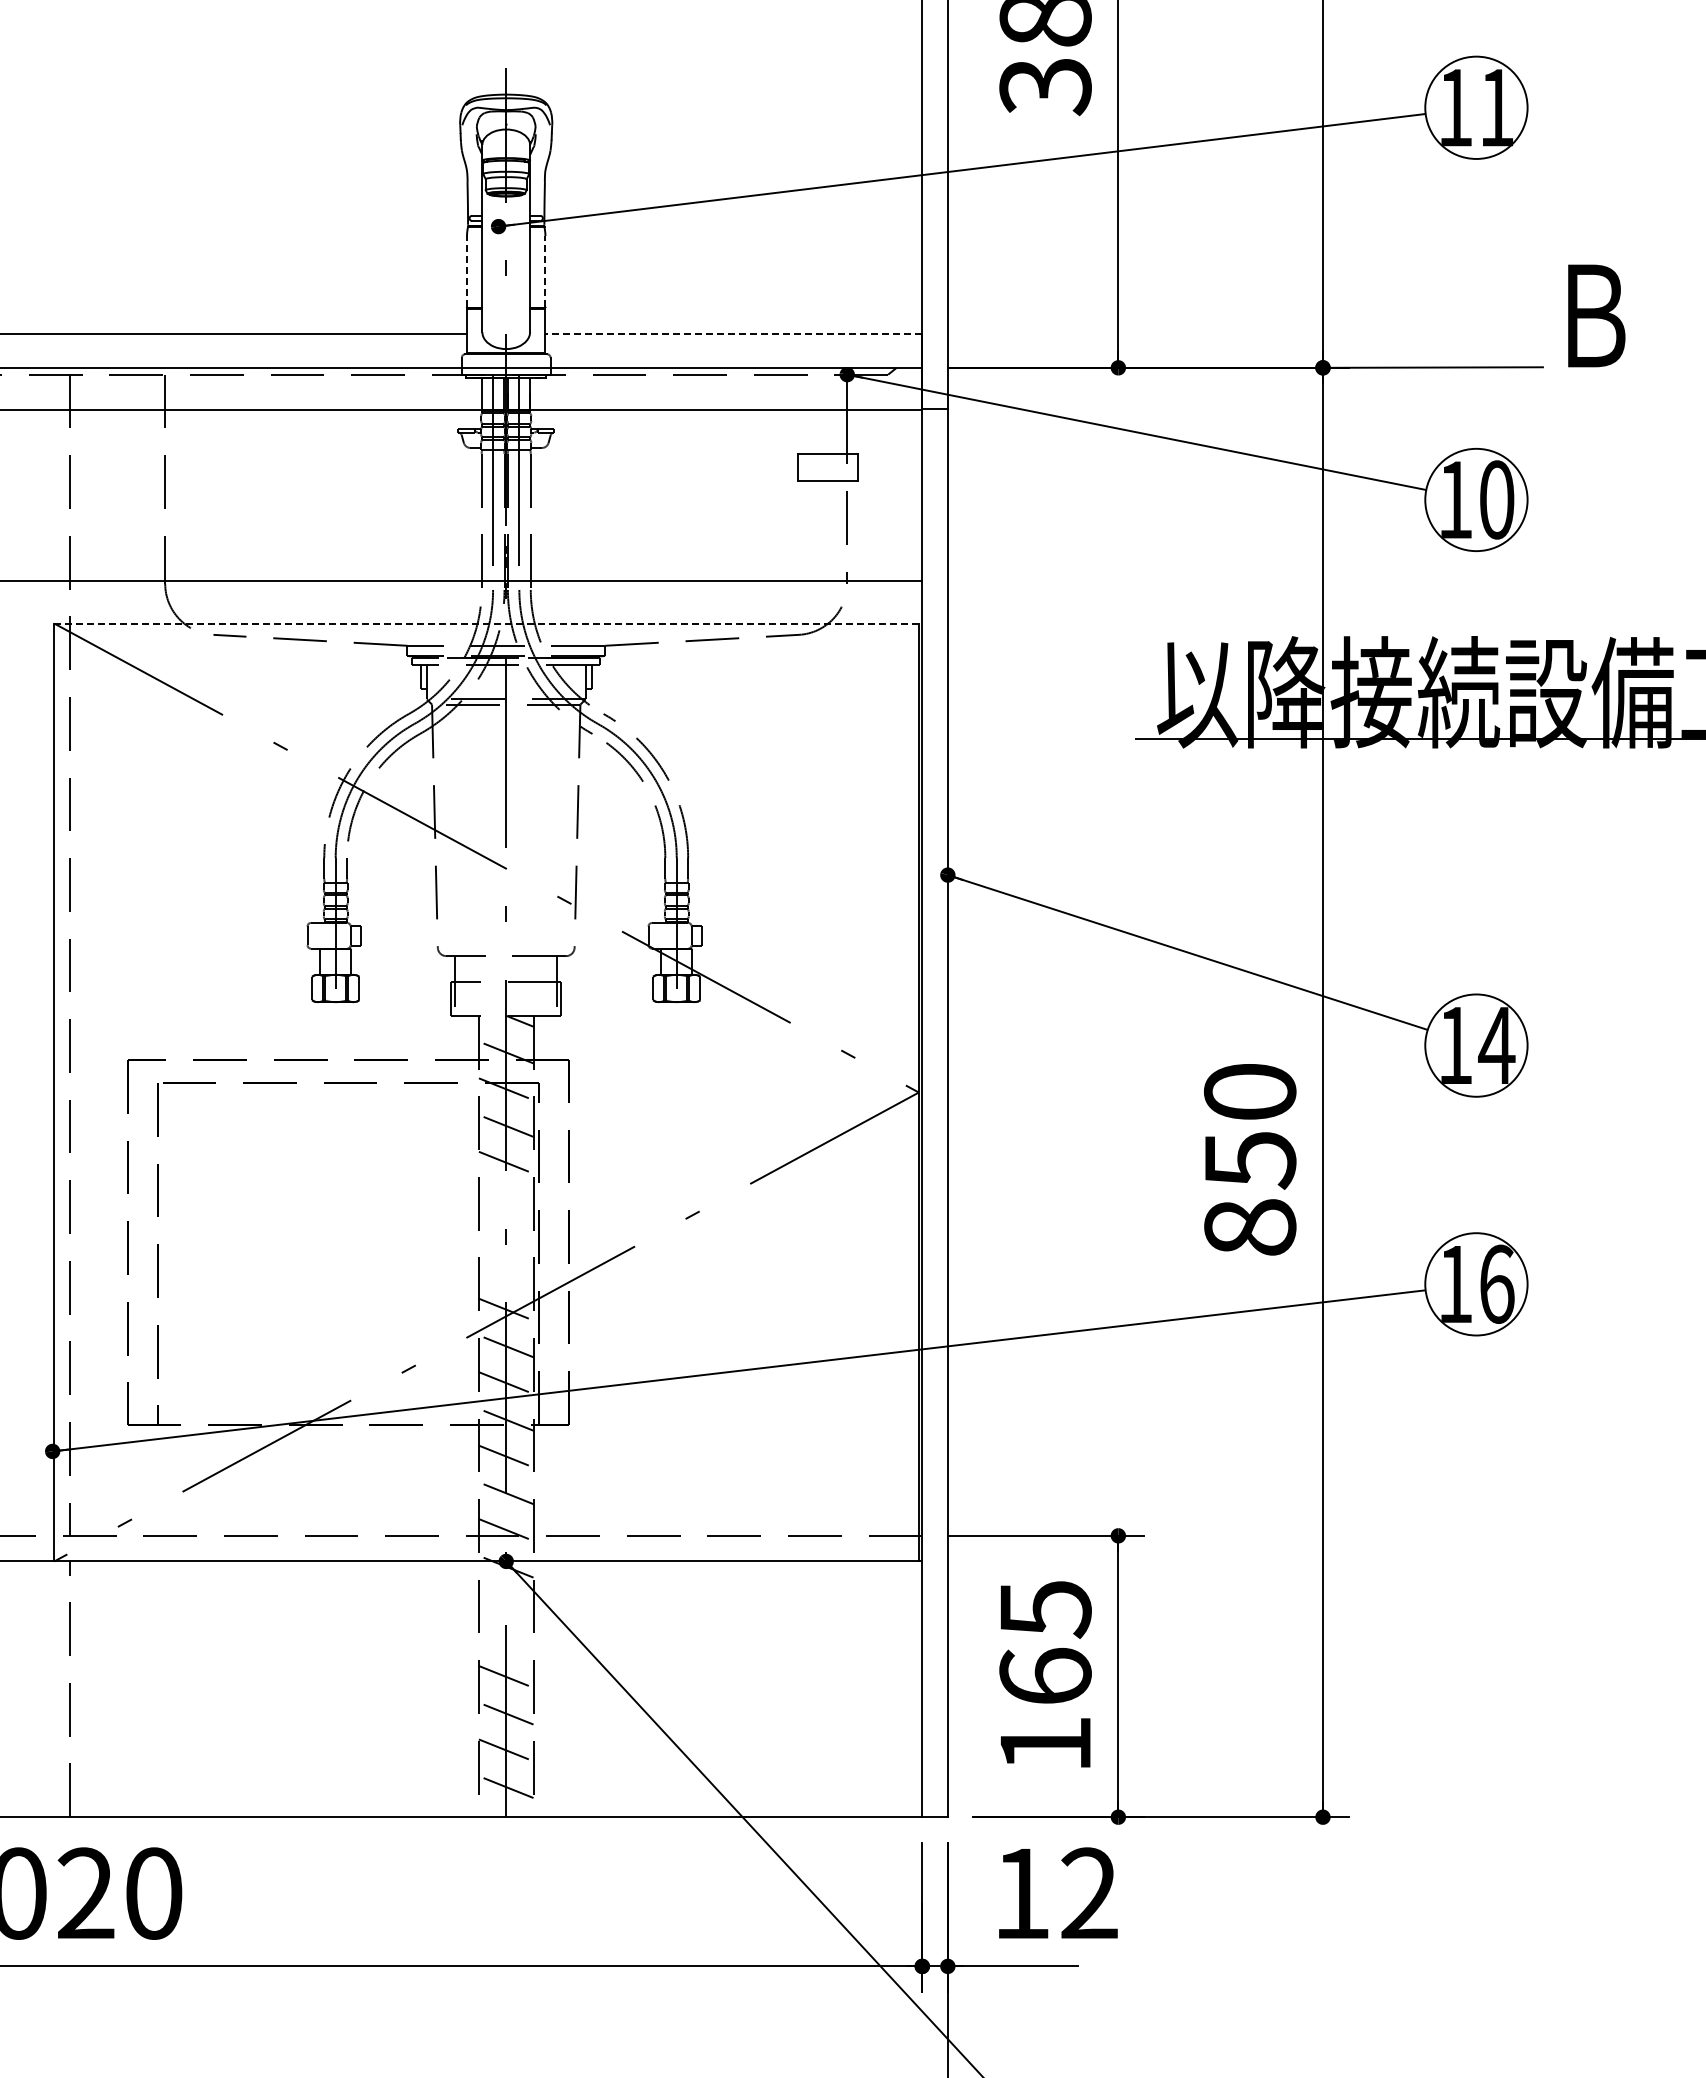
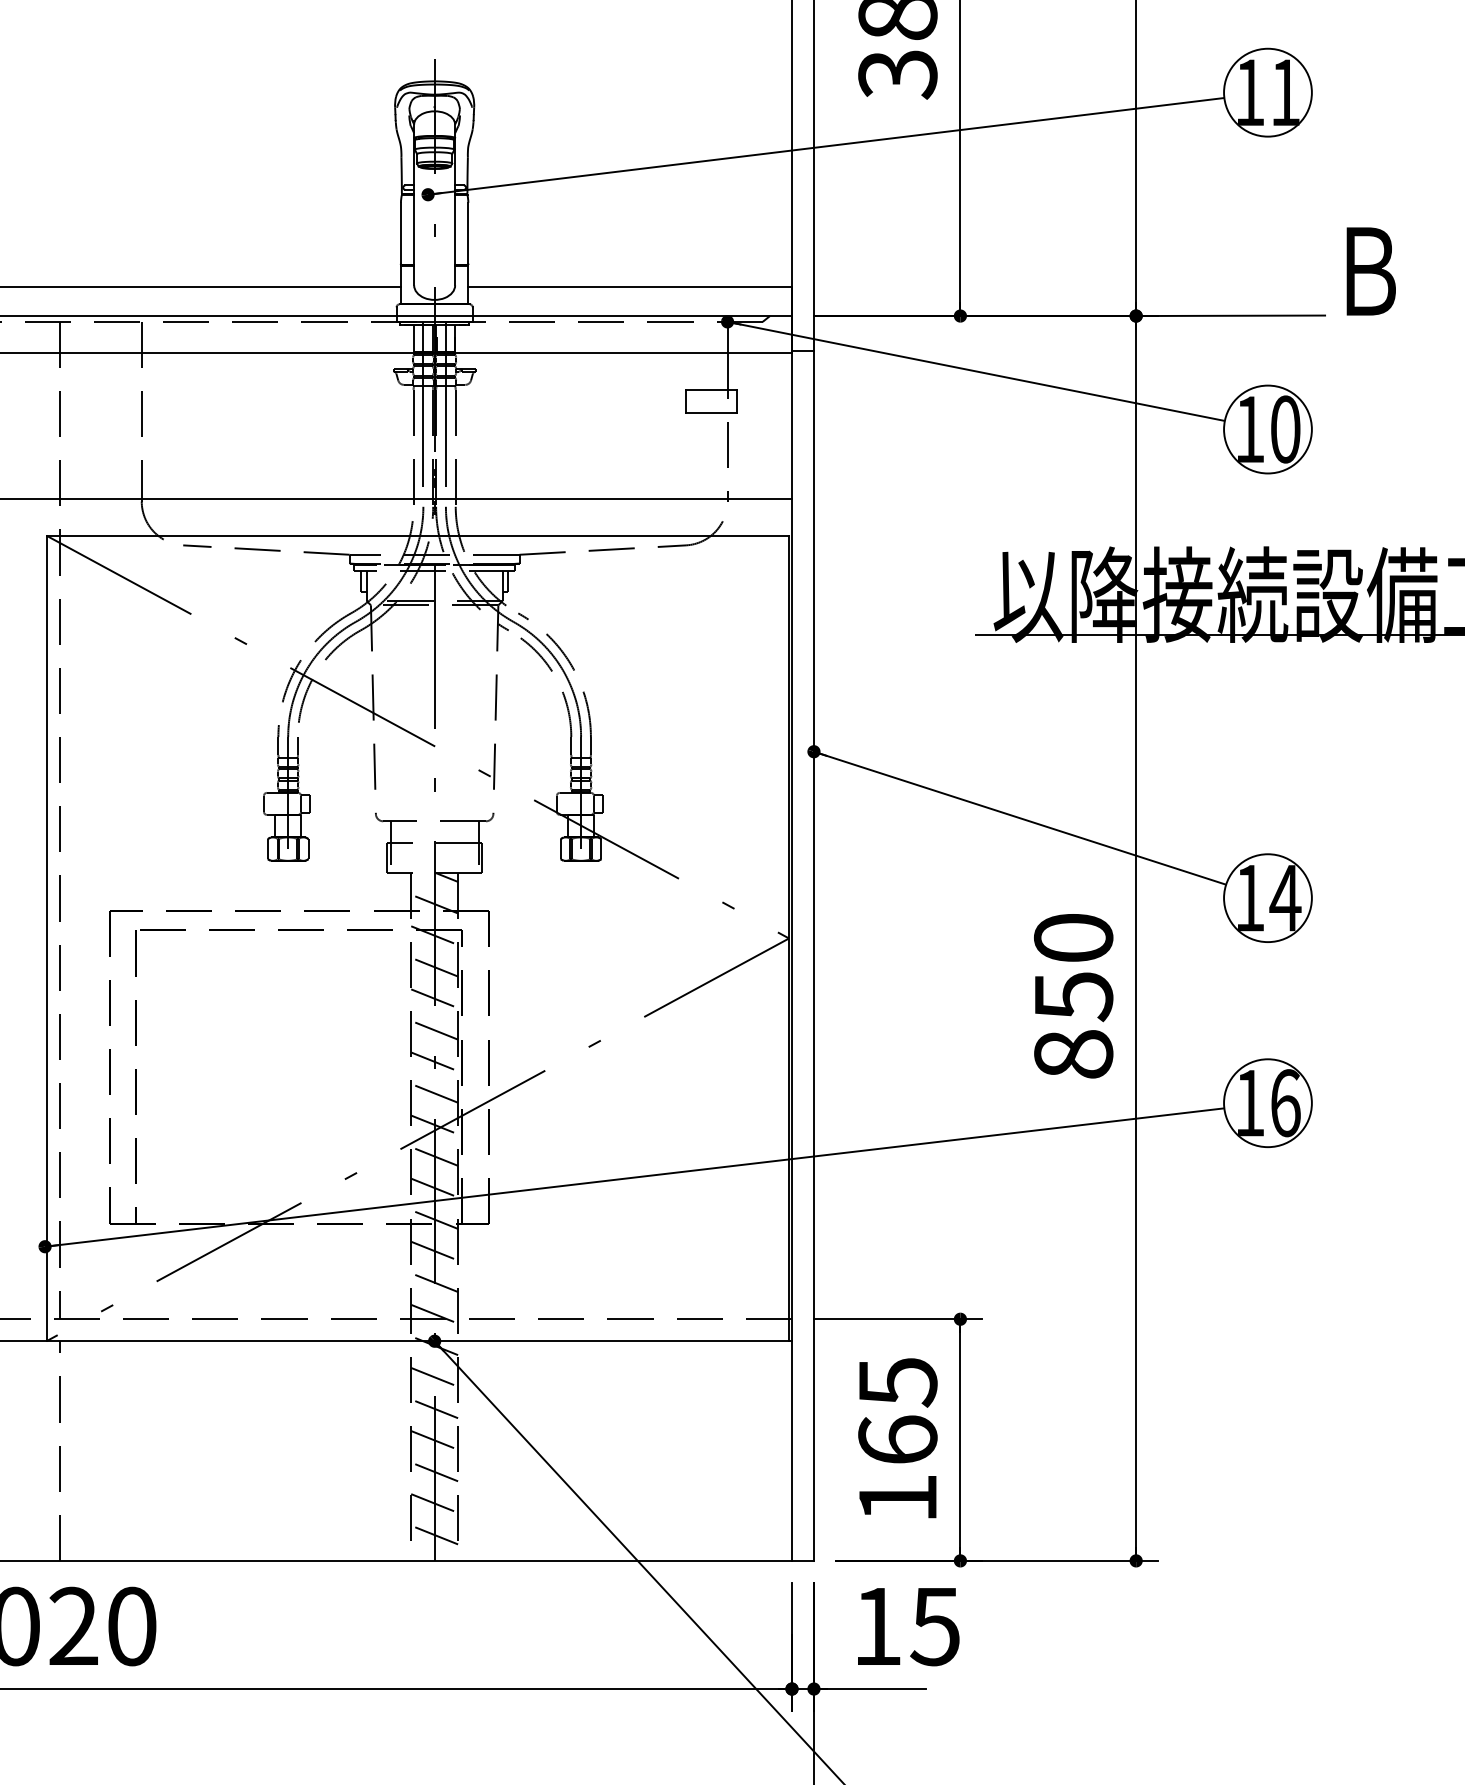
line: (467, 271) -> (401, 233), dashed -> solid
line: (545, 271) -> (468, 233), dashed -> solid
line: (733, 333) -> (629, 286), dashed -> solid
line: (486, 623) -> (417, 535), dashed -> solid
line: (505, 1199) -> (434, 1030), added
line: (505, 1236) -> (434, 1062), added
line: (505, 1272) -> (434, 1093), added
line: (505, 1603) -> (434, 1377), added
line: (505, 1640) -> (434, 1409), added
text: (1088, 1893) -> (934, 1626), 12 -> 15

